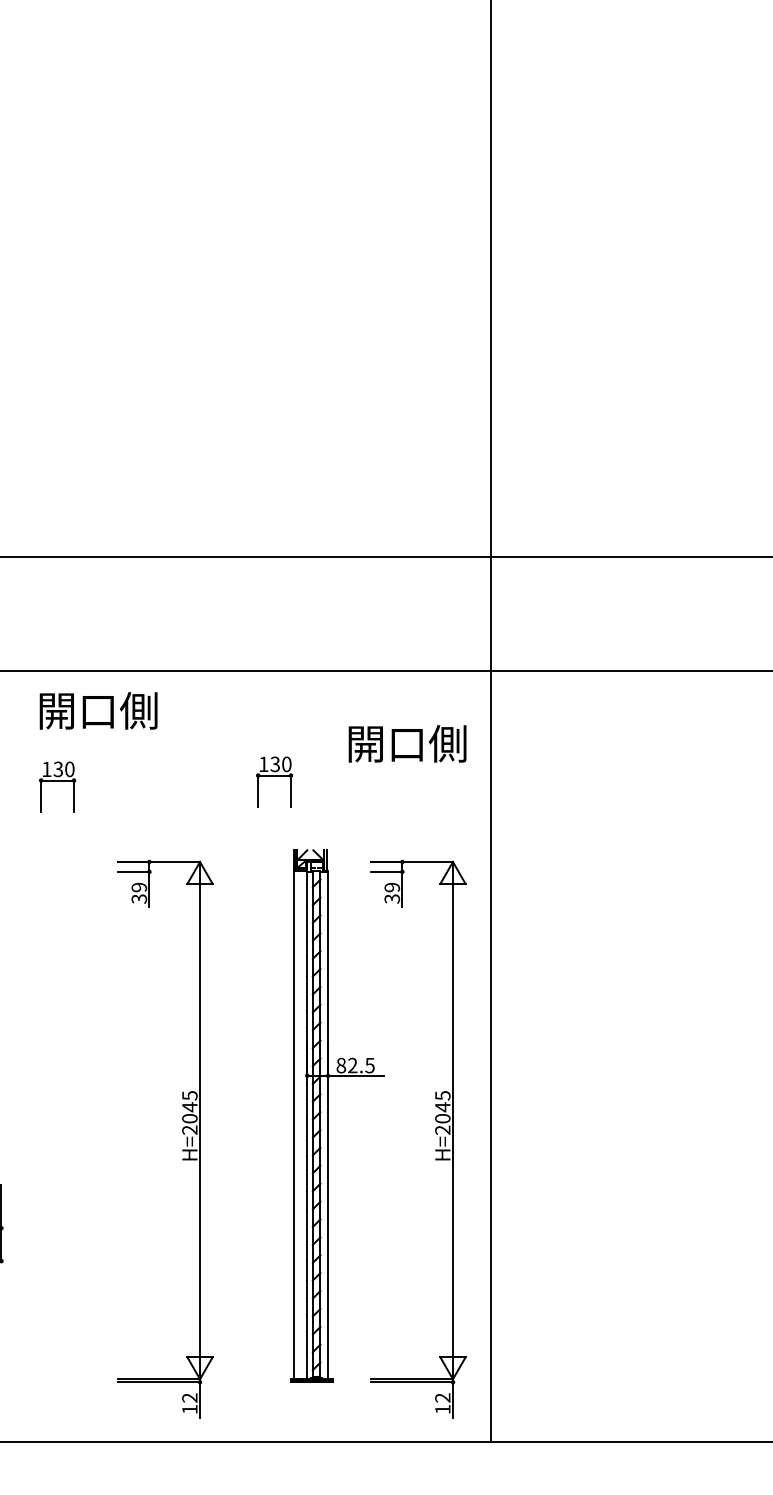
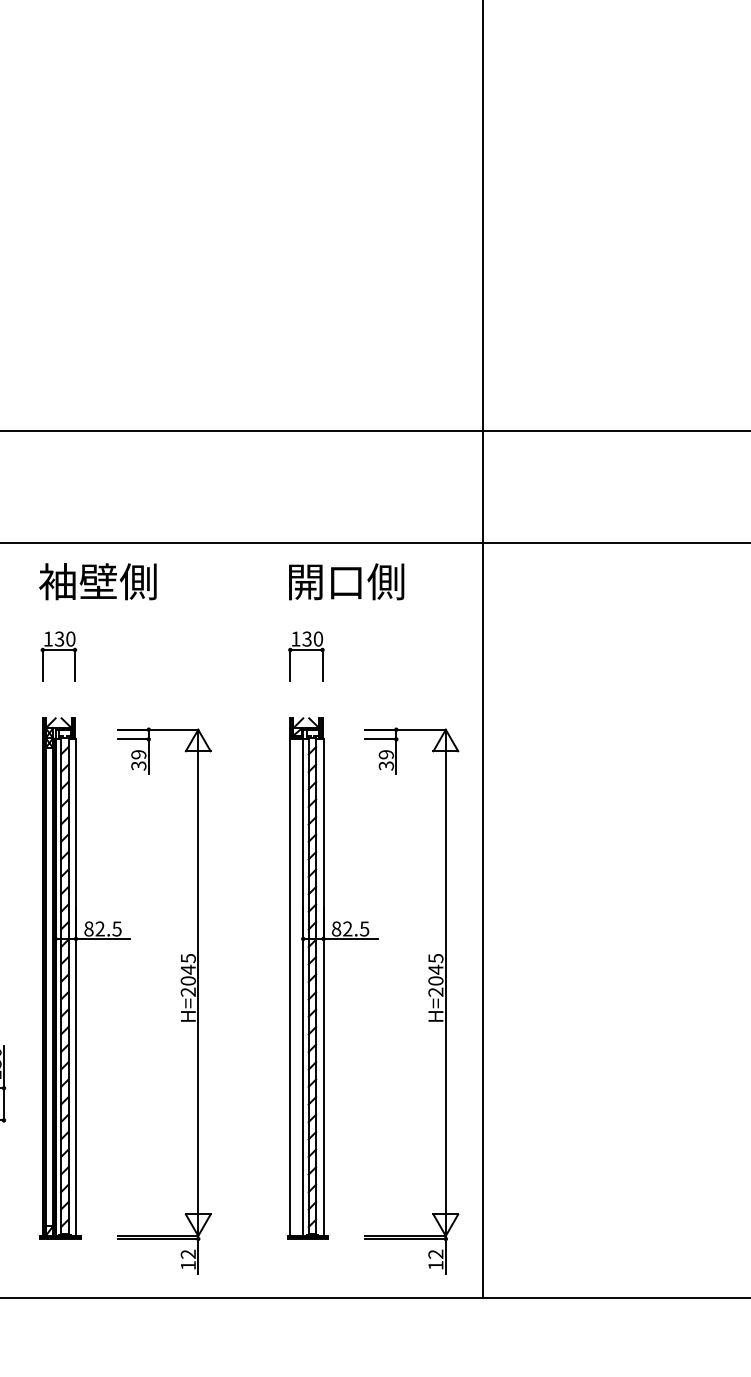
text: (76, 710) -> (77, 581), 開口側 -> 袖壁側
text: (407, 743) -> (346, 581), moved
part: (274, 781) -> (306, 655), moved
part: (75, 1115) -> (76, 977), added

